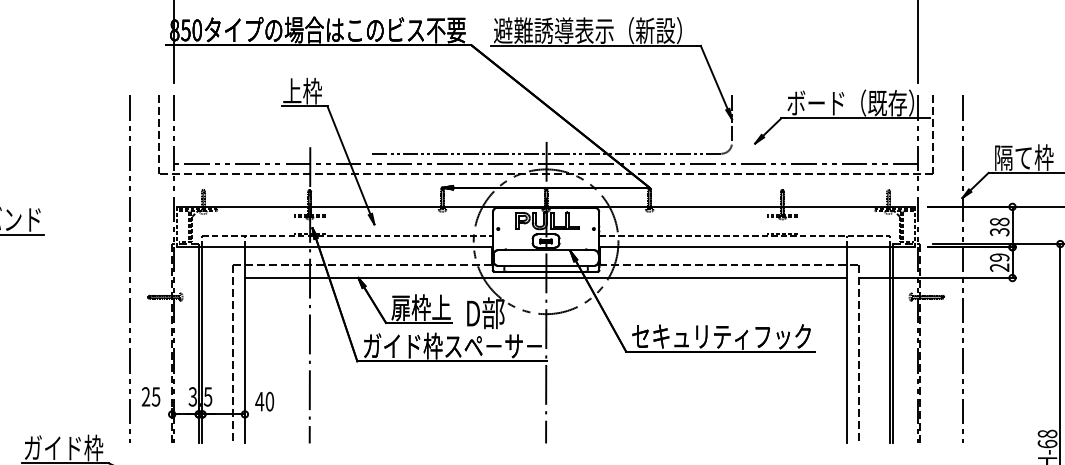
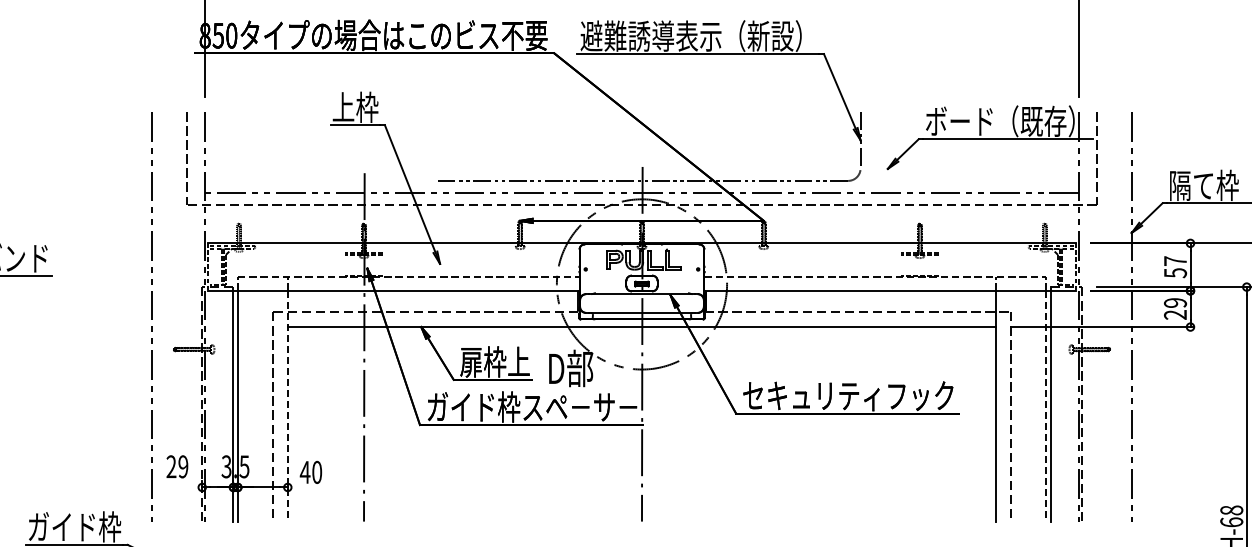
text: (999, 226) -> (1175, 266), 38 -> 57
line: (244, 345) -> (287, 406), solid -> dashed
line: (890, 345) -> (1046, 406), solid -> dashed
text: (156, 396) -> (183, 466), 25 -> 29

